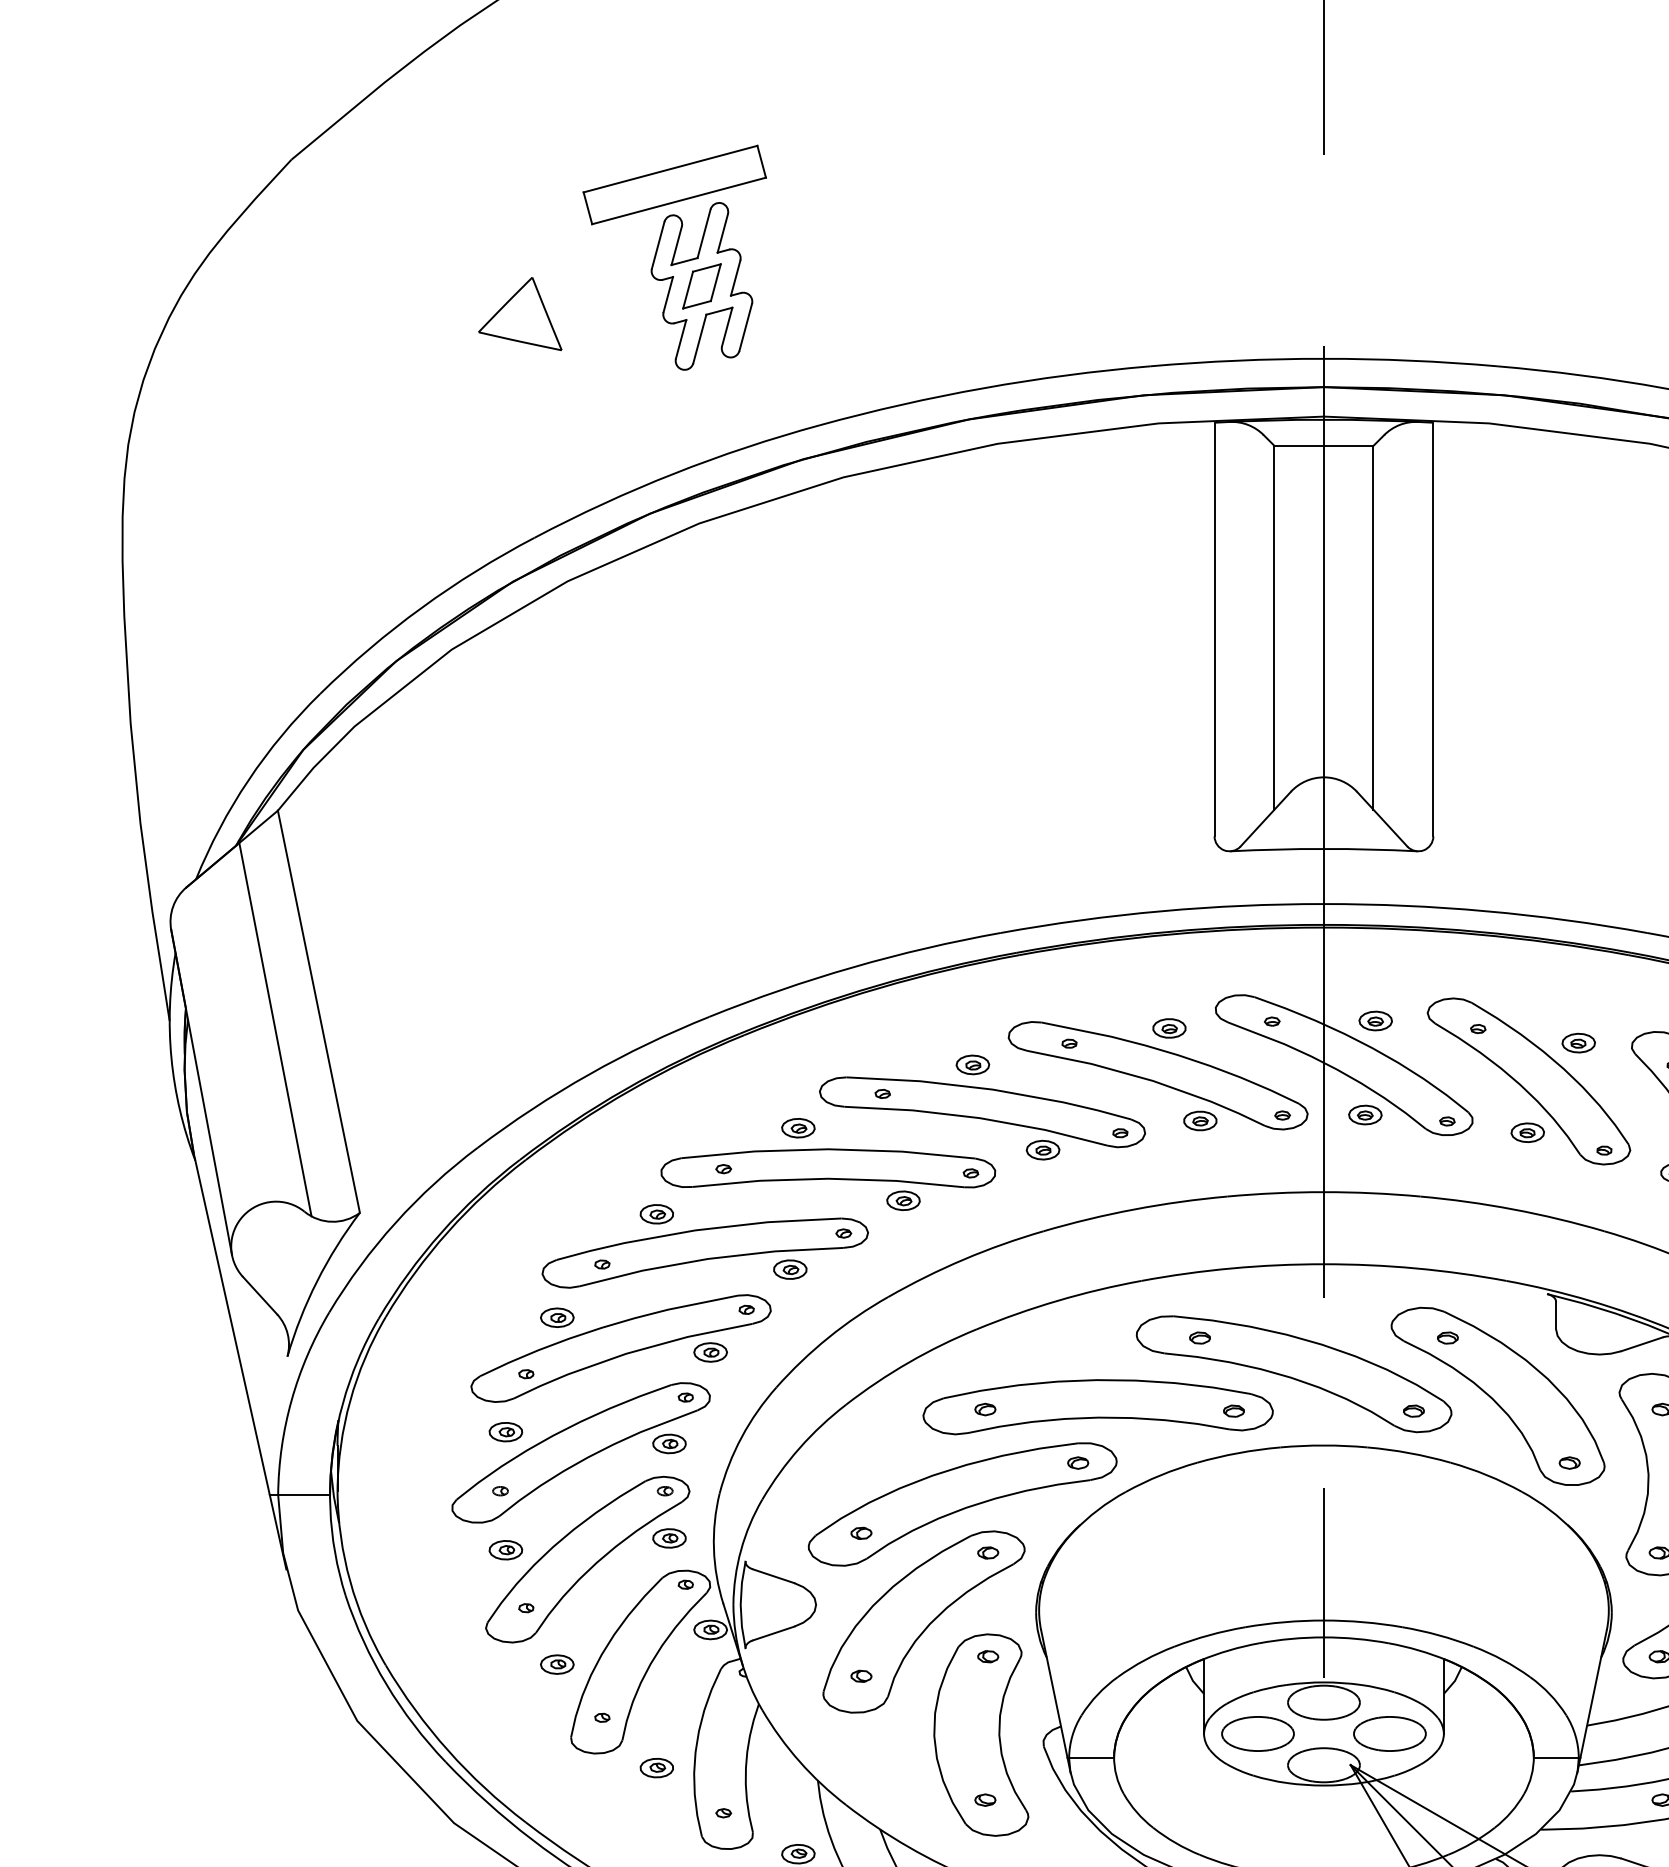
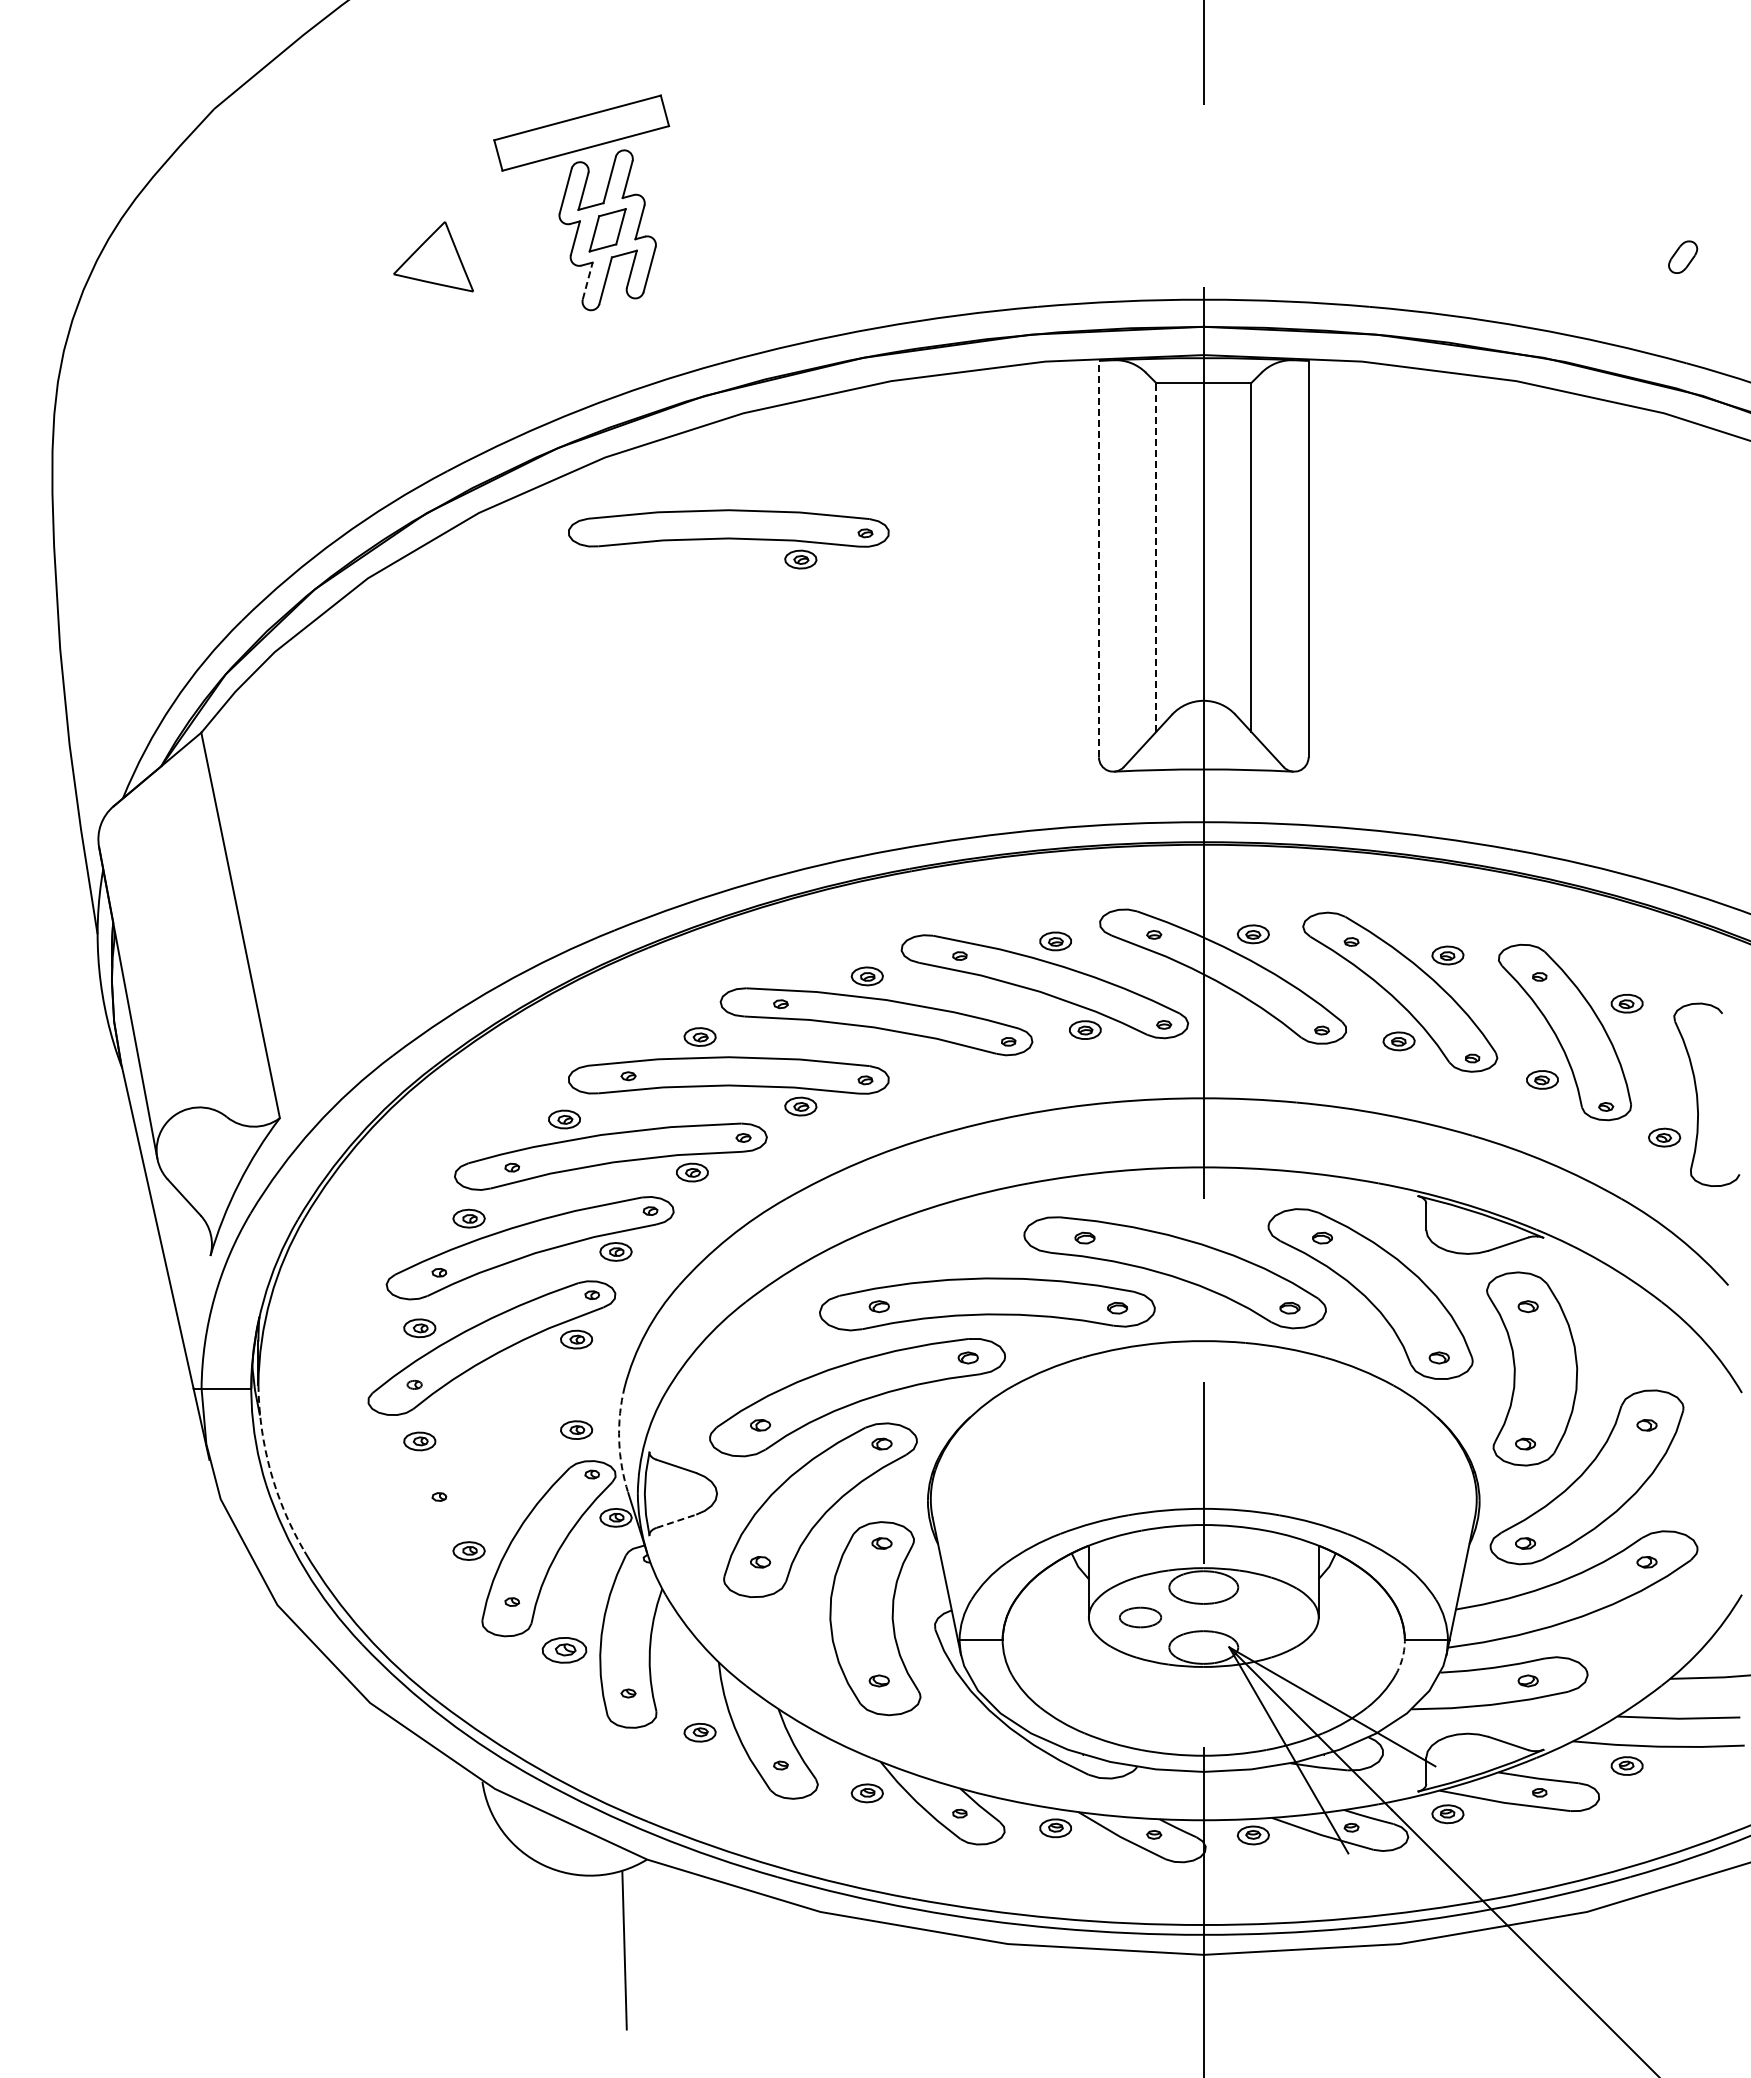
line: (680, 338) -> (587, 280), solid -> dashed
part: (828, 609) -> (728, 539), added
line: (1274, 626) -> (1156, 556), solid -> dashed
line: (1214, 628) -> (1098, 558), solid -> dashed
line: (274, 1028) -> (198, 941), removed
part: (1365, 1115) -> (1243, 1024), removed
part: (1042, 1149) -> (934, 1057), removed
arc: (714, 1549) -> (619, 1440), solid -> dashed
part: (586, 1559) -> (497, 1450), removed
arc: (350, 1581) -> (270, 1471), solid -> dashed
line: (773, 1633) -> (676, 1521), solid -> dashed
part: (1257, 1733) -> (1140, 1617), size x0.6
part: (1389, 1733) -> (1266, 1617), removed
part: (656, 1767) -> (564, 1649), size x1.4
arc: (1531, 1775) -> (1402, 1657), solid -> dashed

